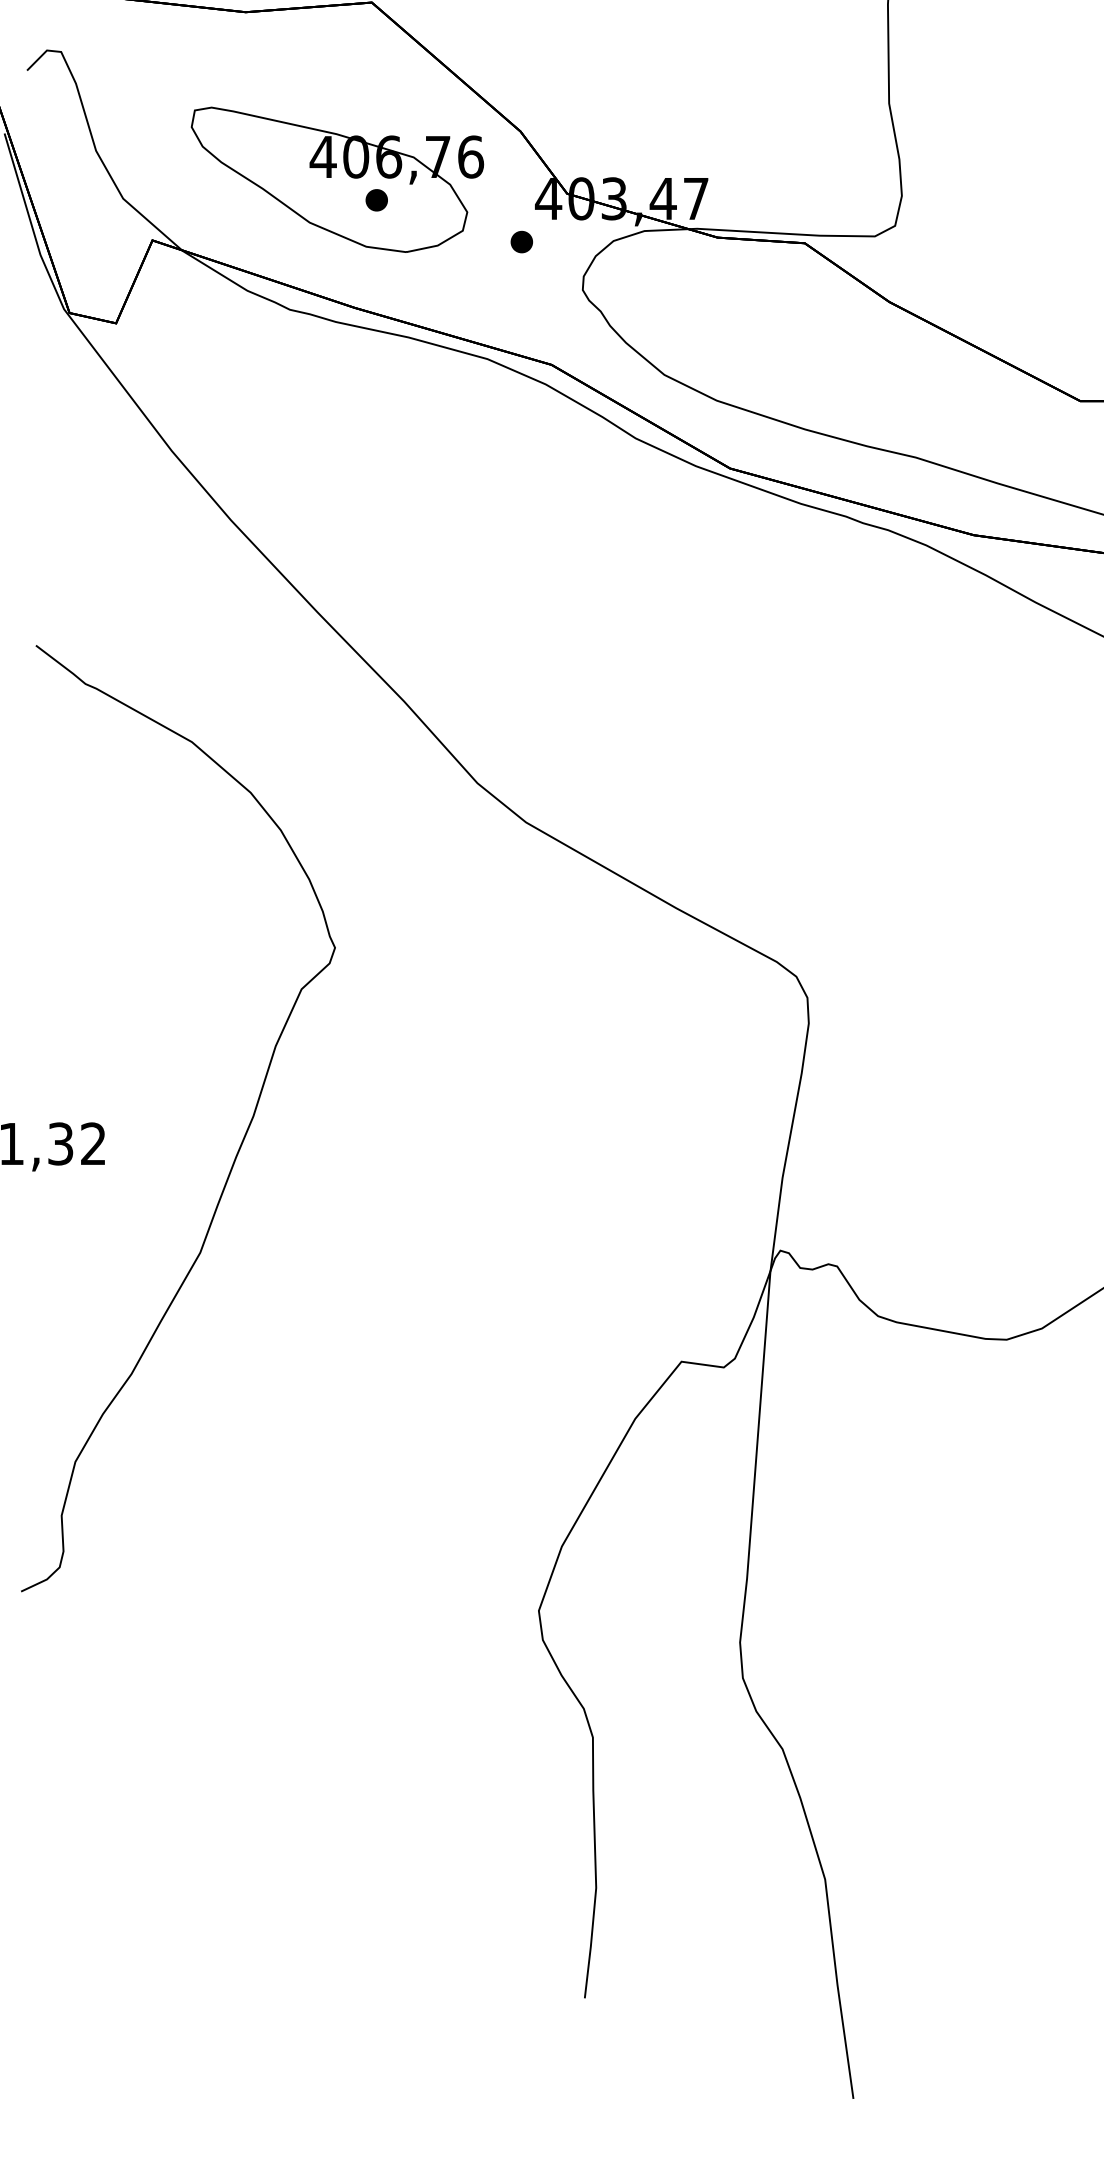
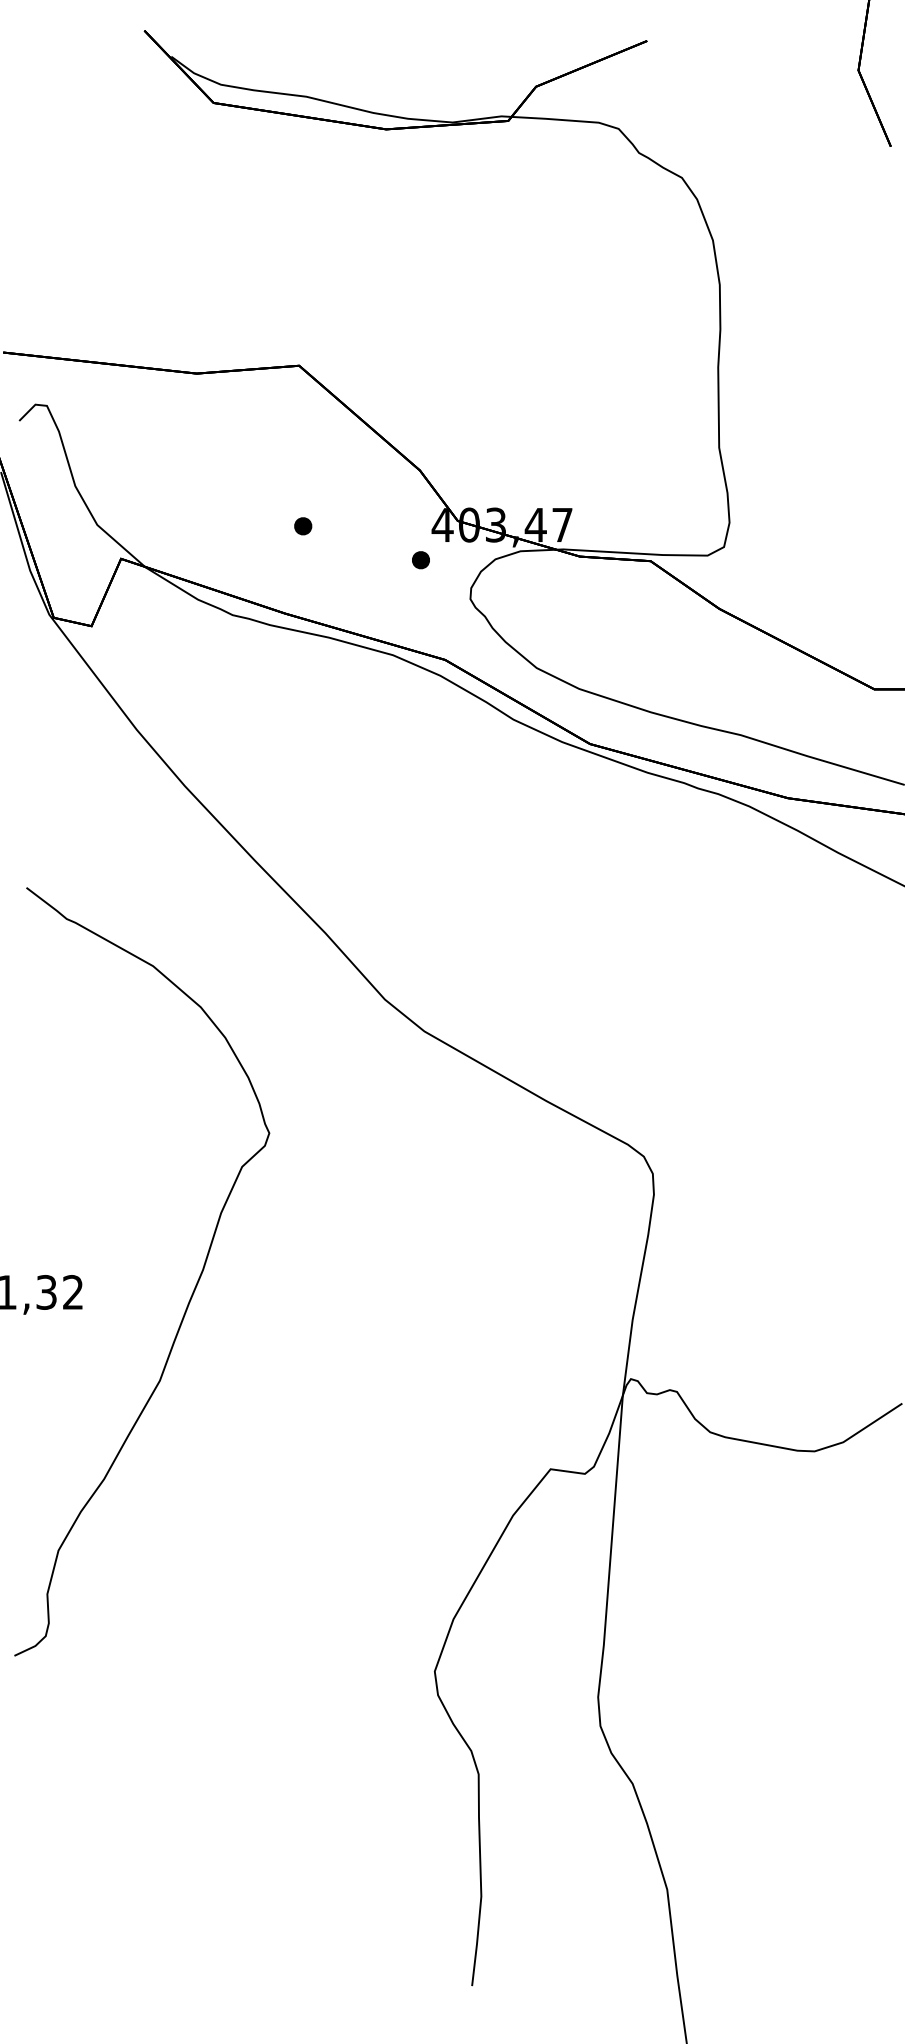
part: (337, 179) -> (271, 509), removed

